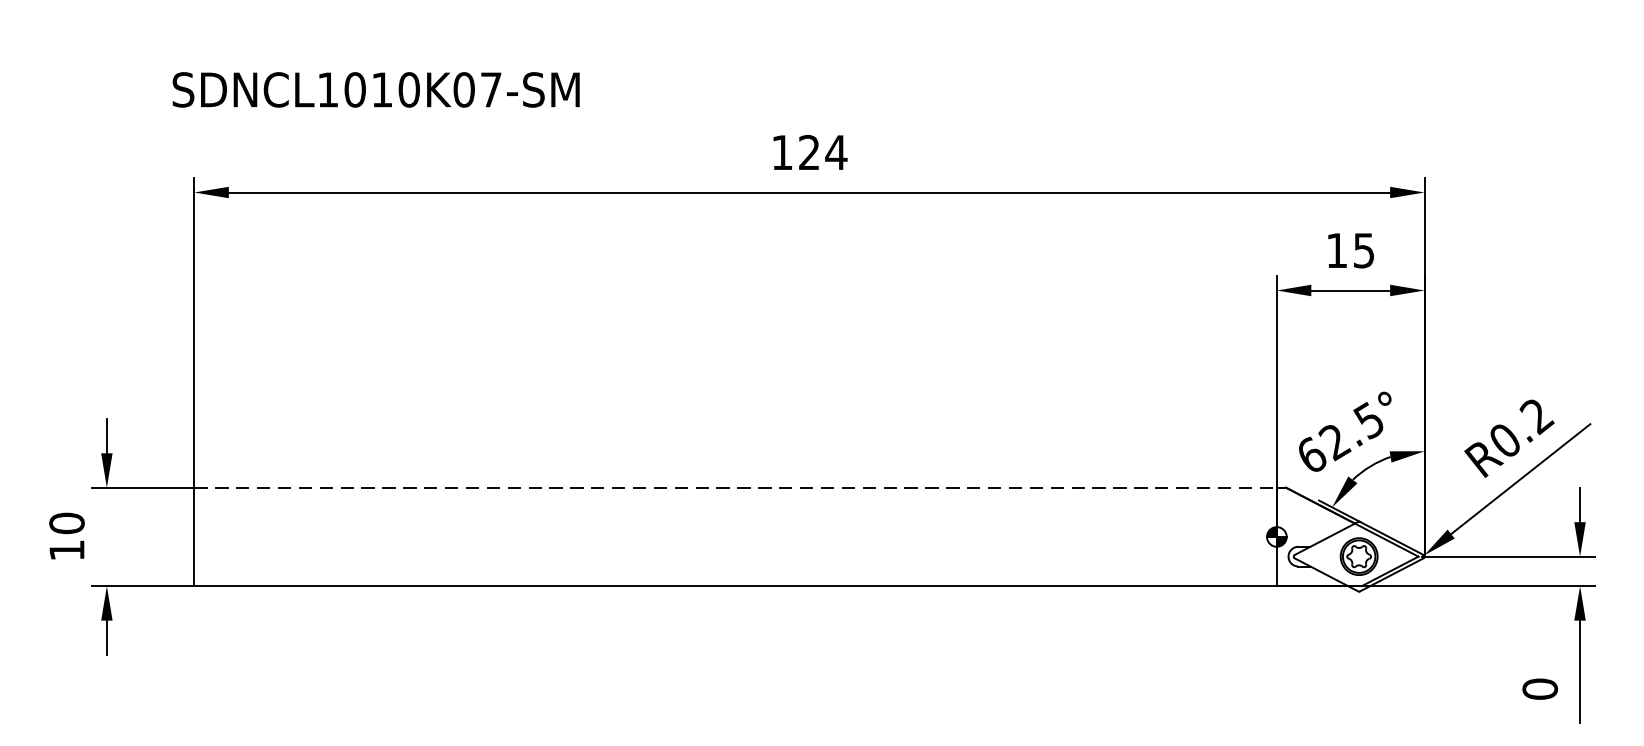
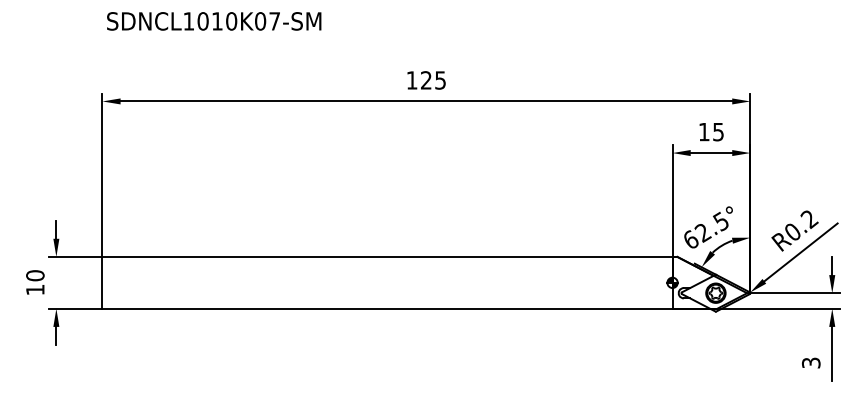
text: (376, 90) -> (214, 21), moved
text: (836, 152) -> (440, 80), 124 -> 125
line: (739, 486) -> (389, 256), dashed -> solid
text: (1540, 688) -> (811, 362), 0 -> 3

